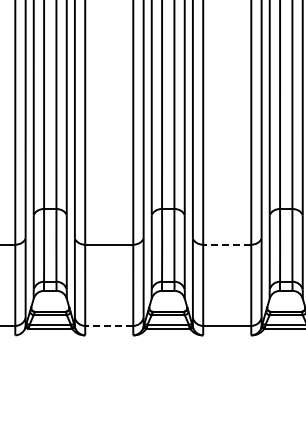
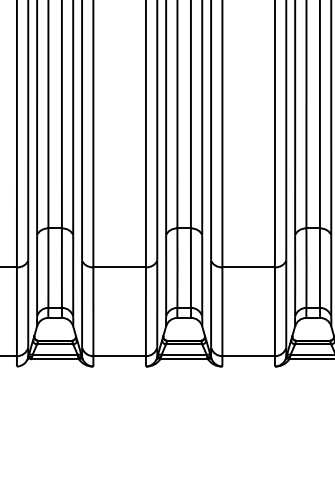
line: (226, 244) -> (247, 267), dashed -> solid
line: (108, 325) -> (118, 355), dashed -> solid

